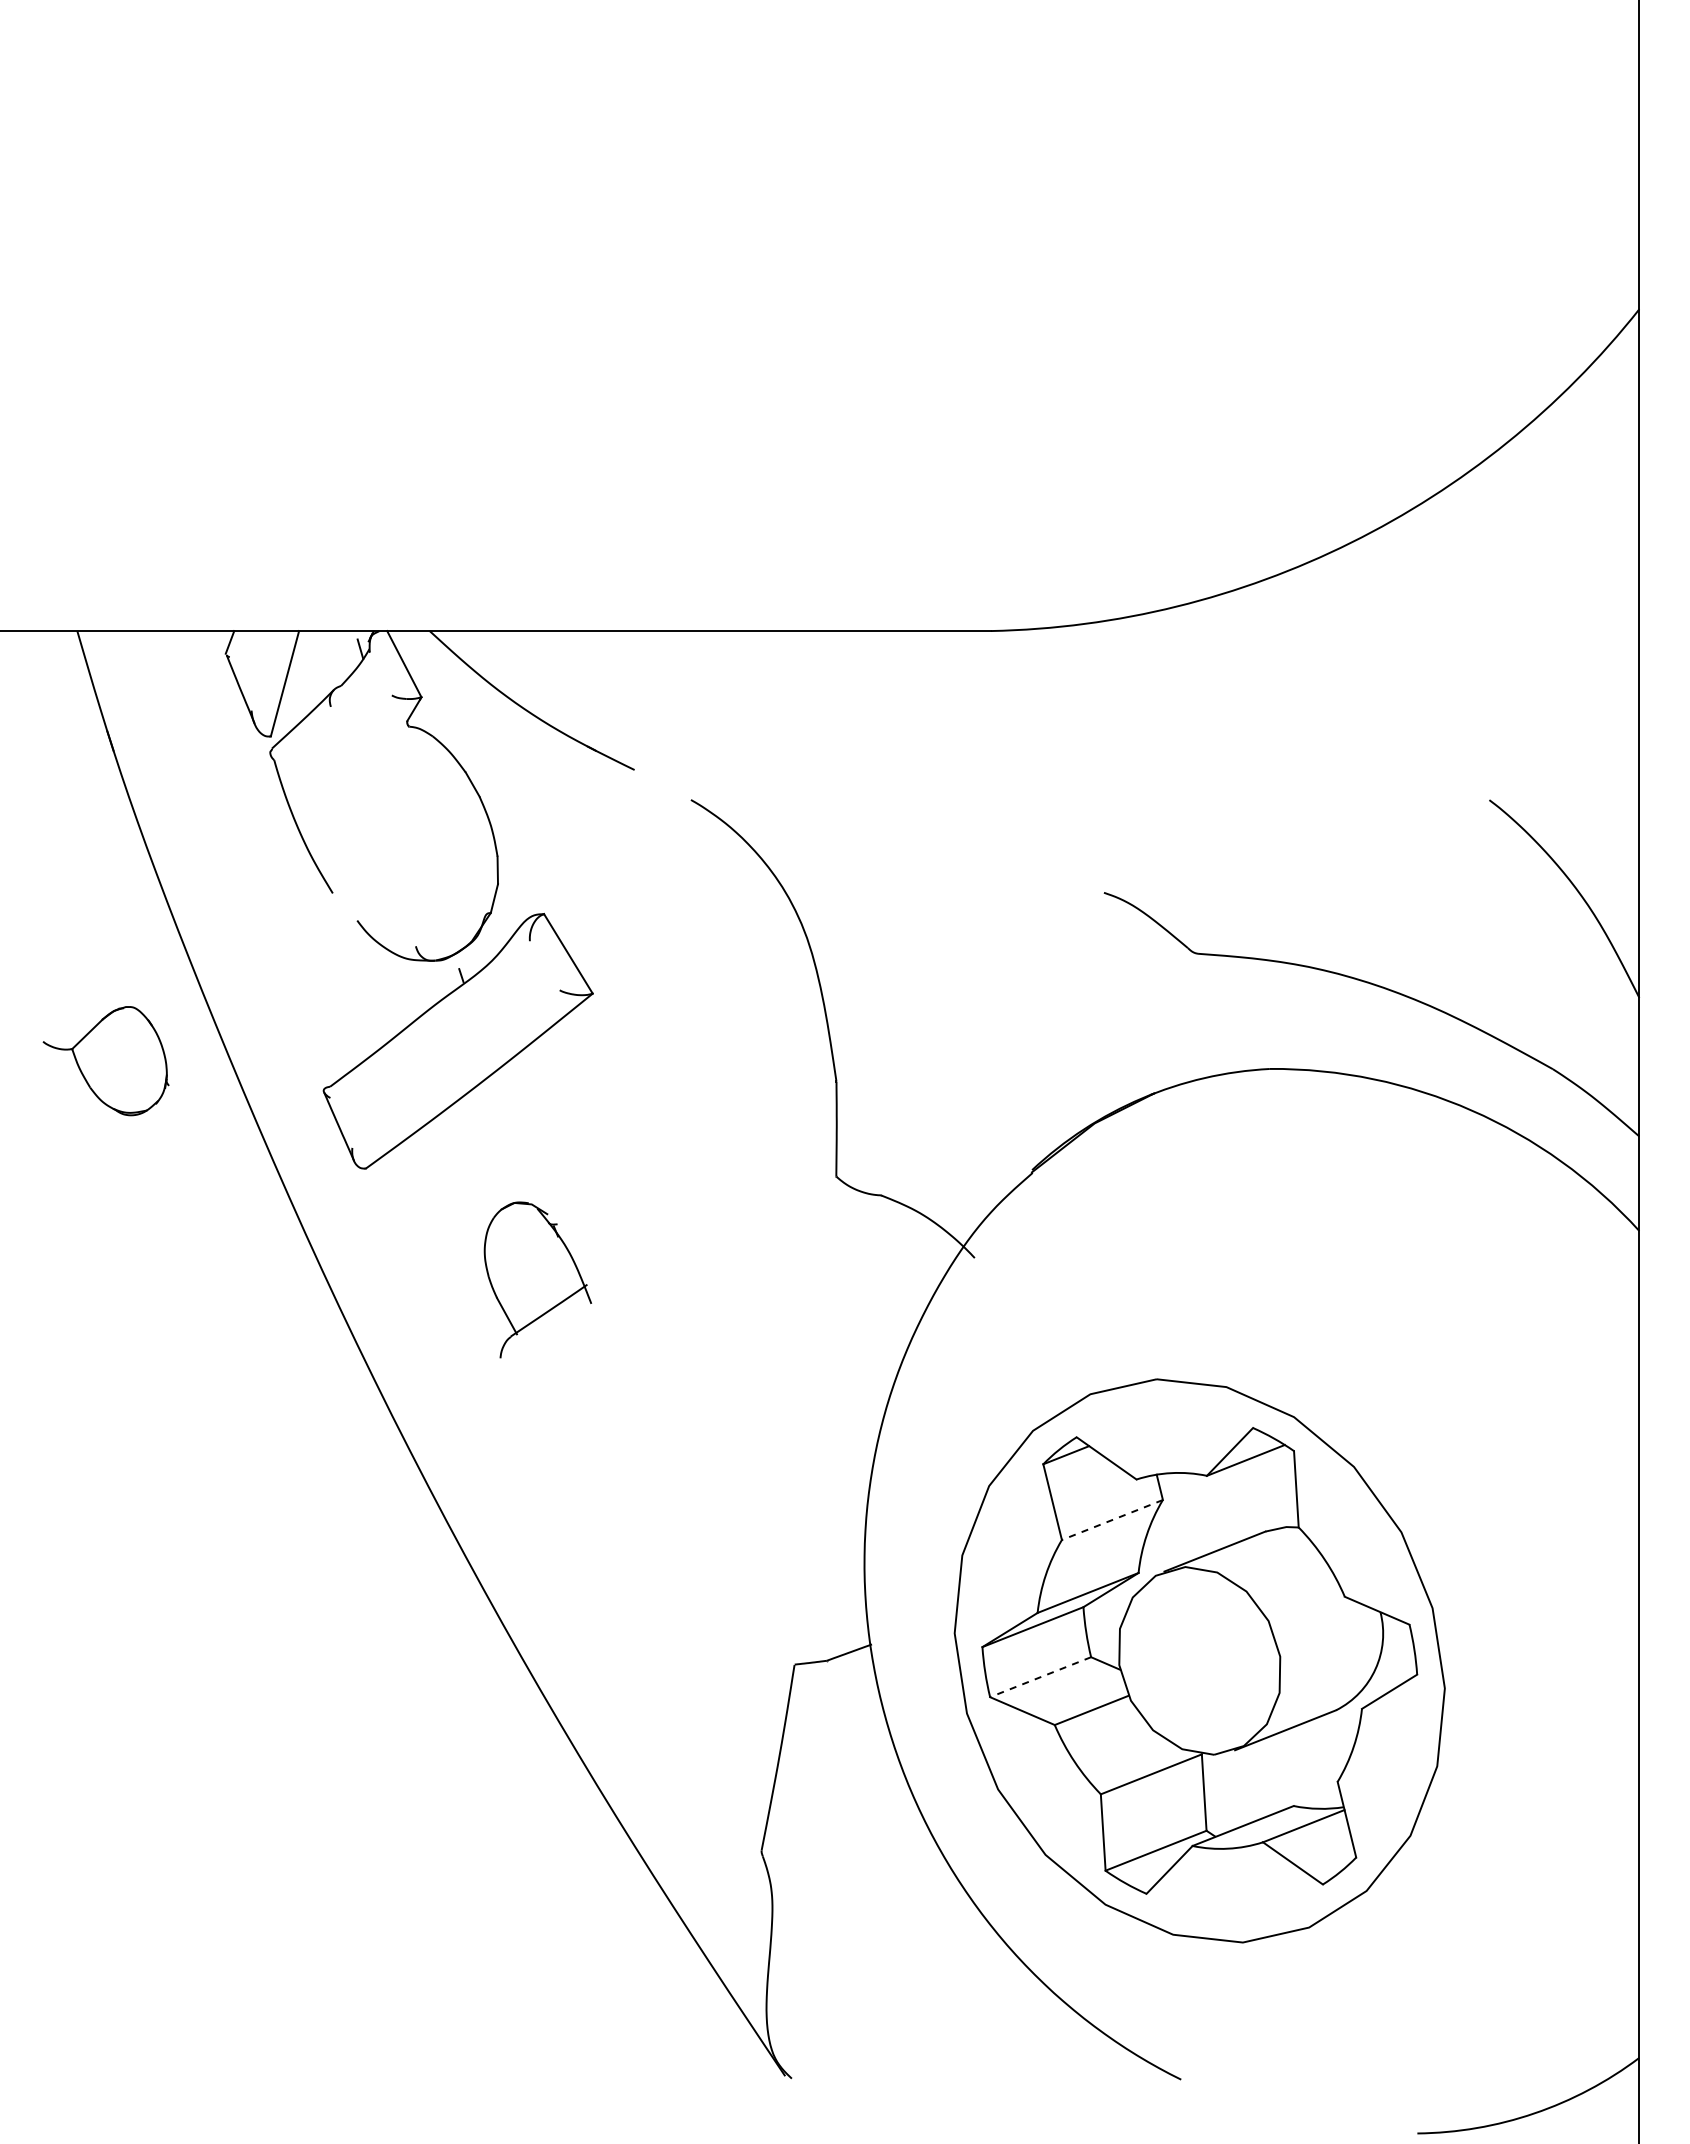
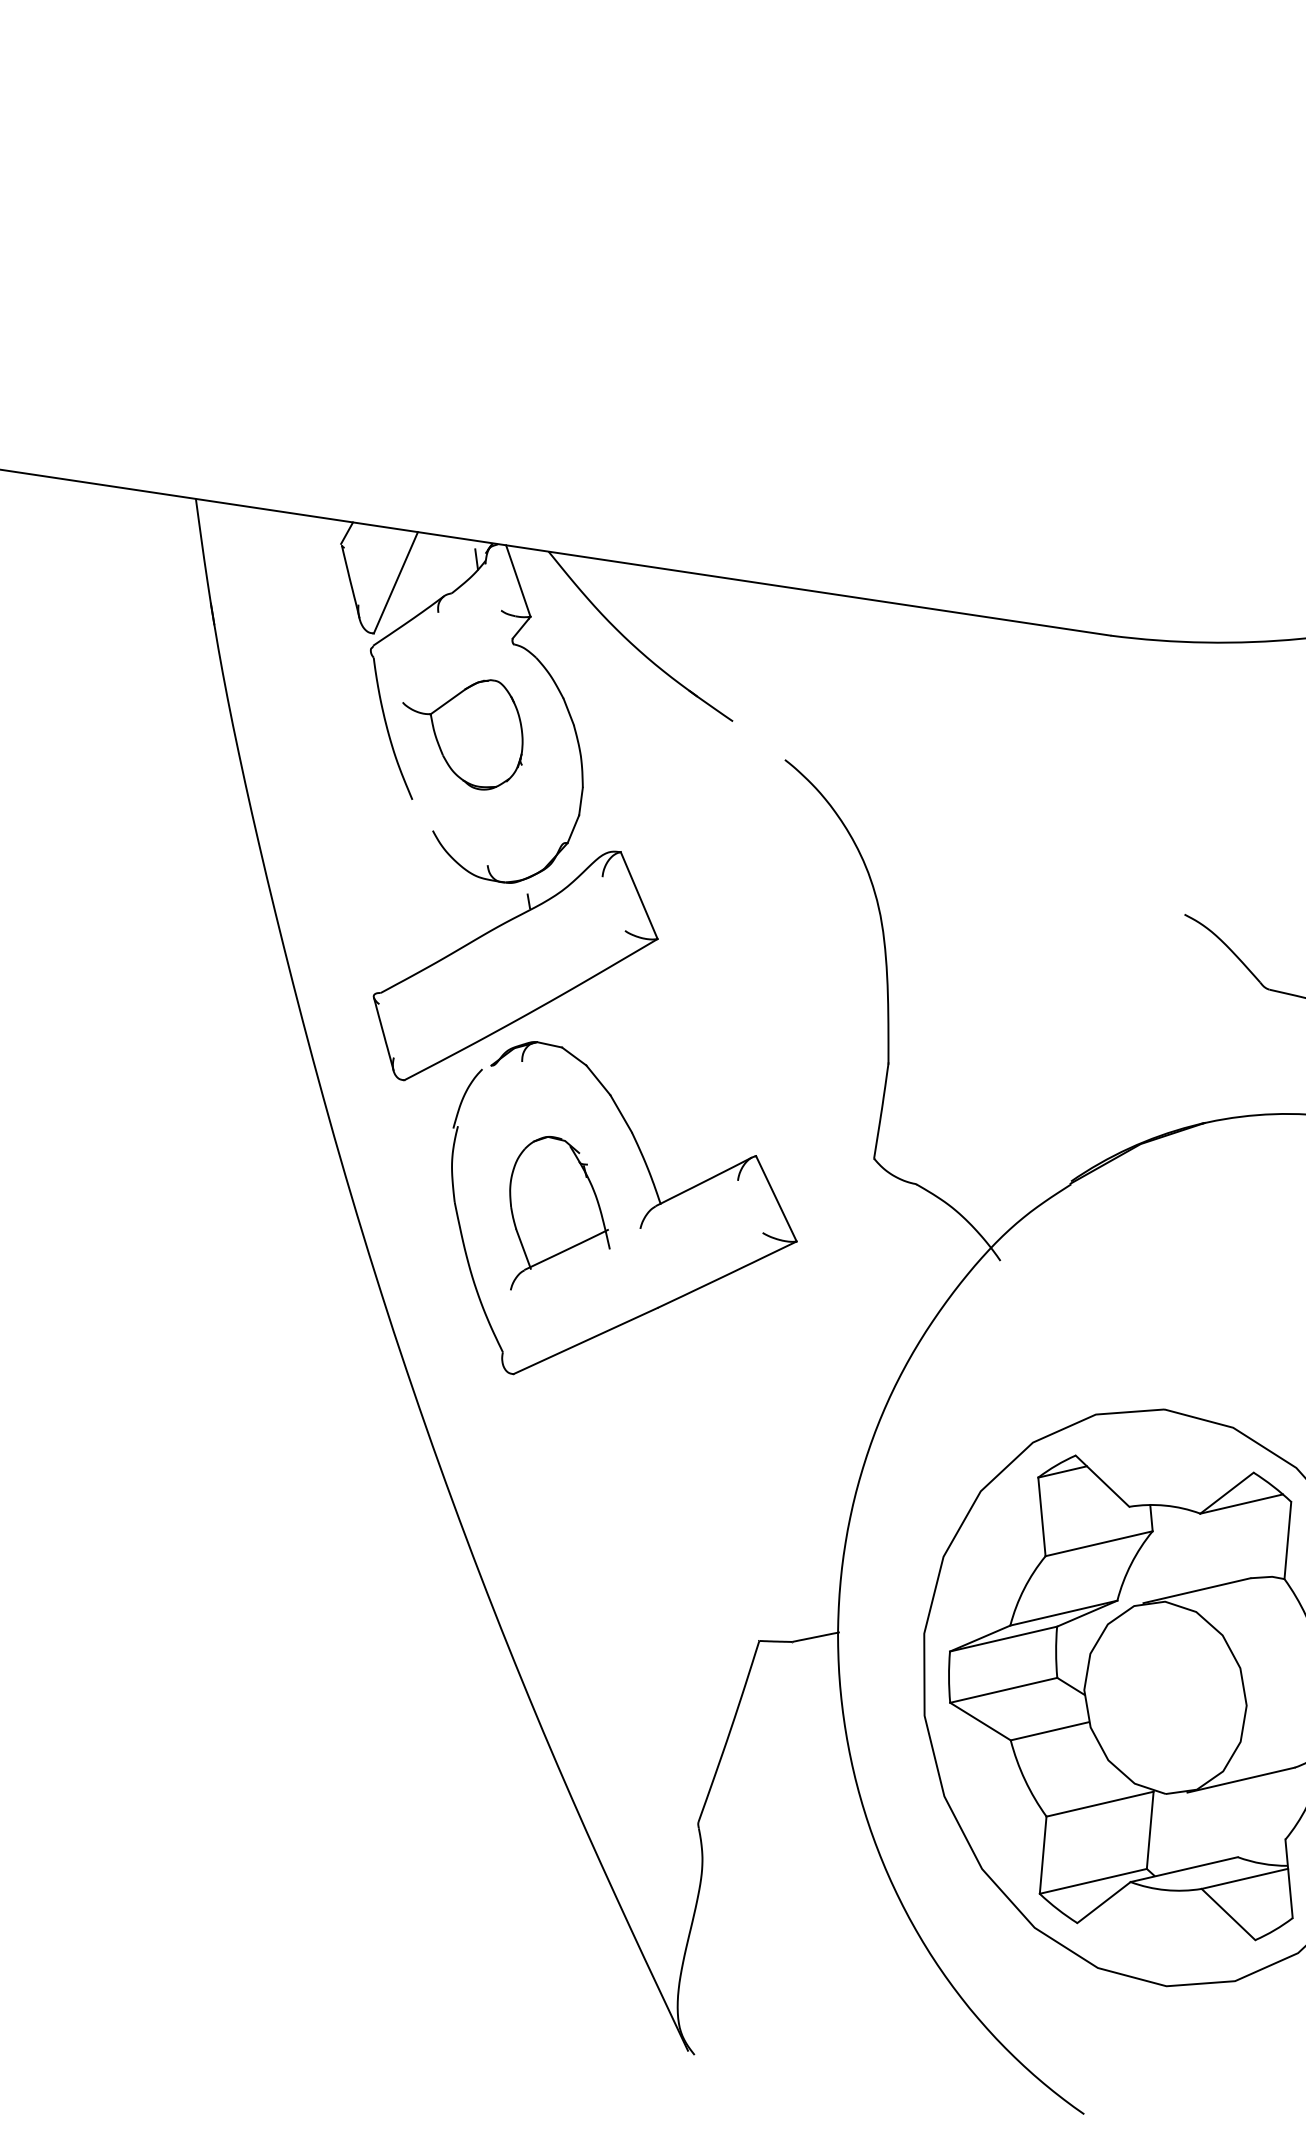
part: (105, 1061) -> (462, 731), moved
part: (617, 1275) -> (640, 1224), added
line: (1111, 1520) -> (1098, 1544), dashed -> solid
line: (1040, 1677) -> (1003, 1690), dashed -> solid

